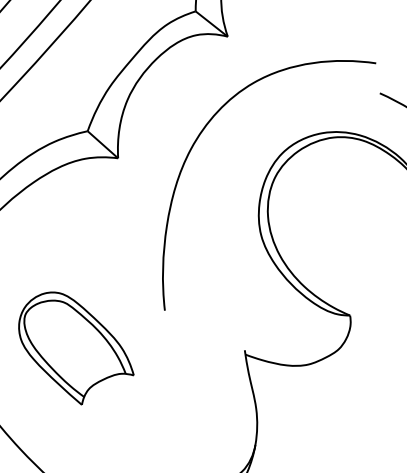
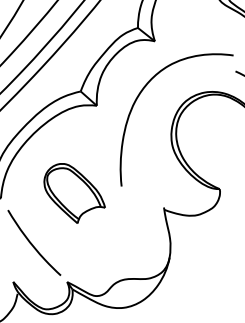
part: (75, 348) -> (74, 193), moved

